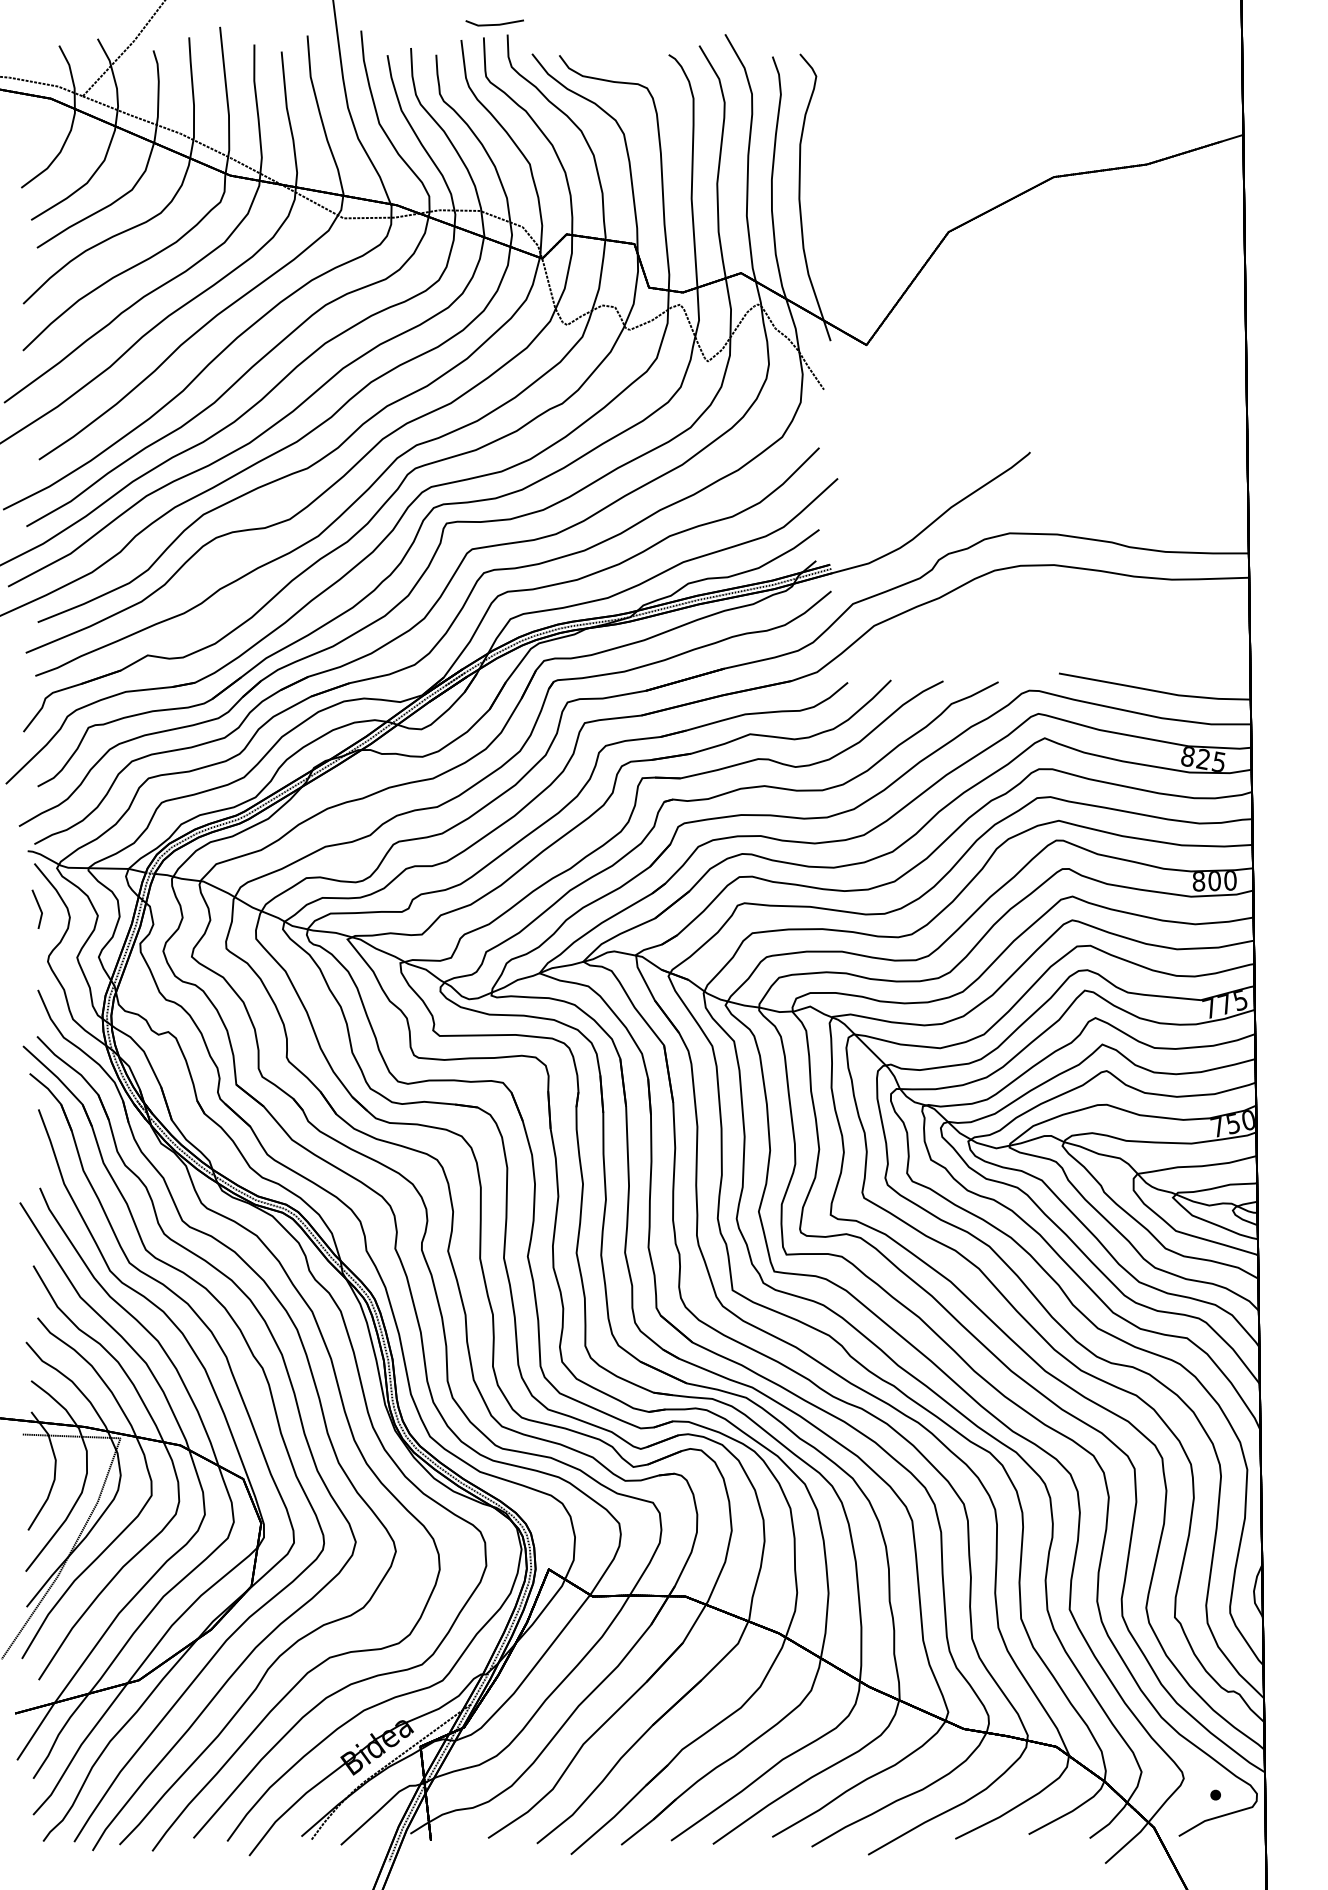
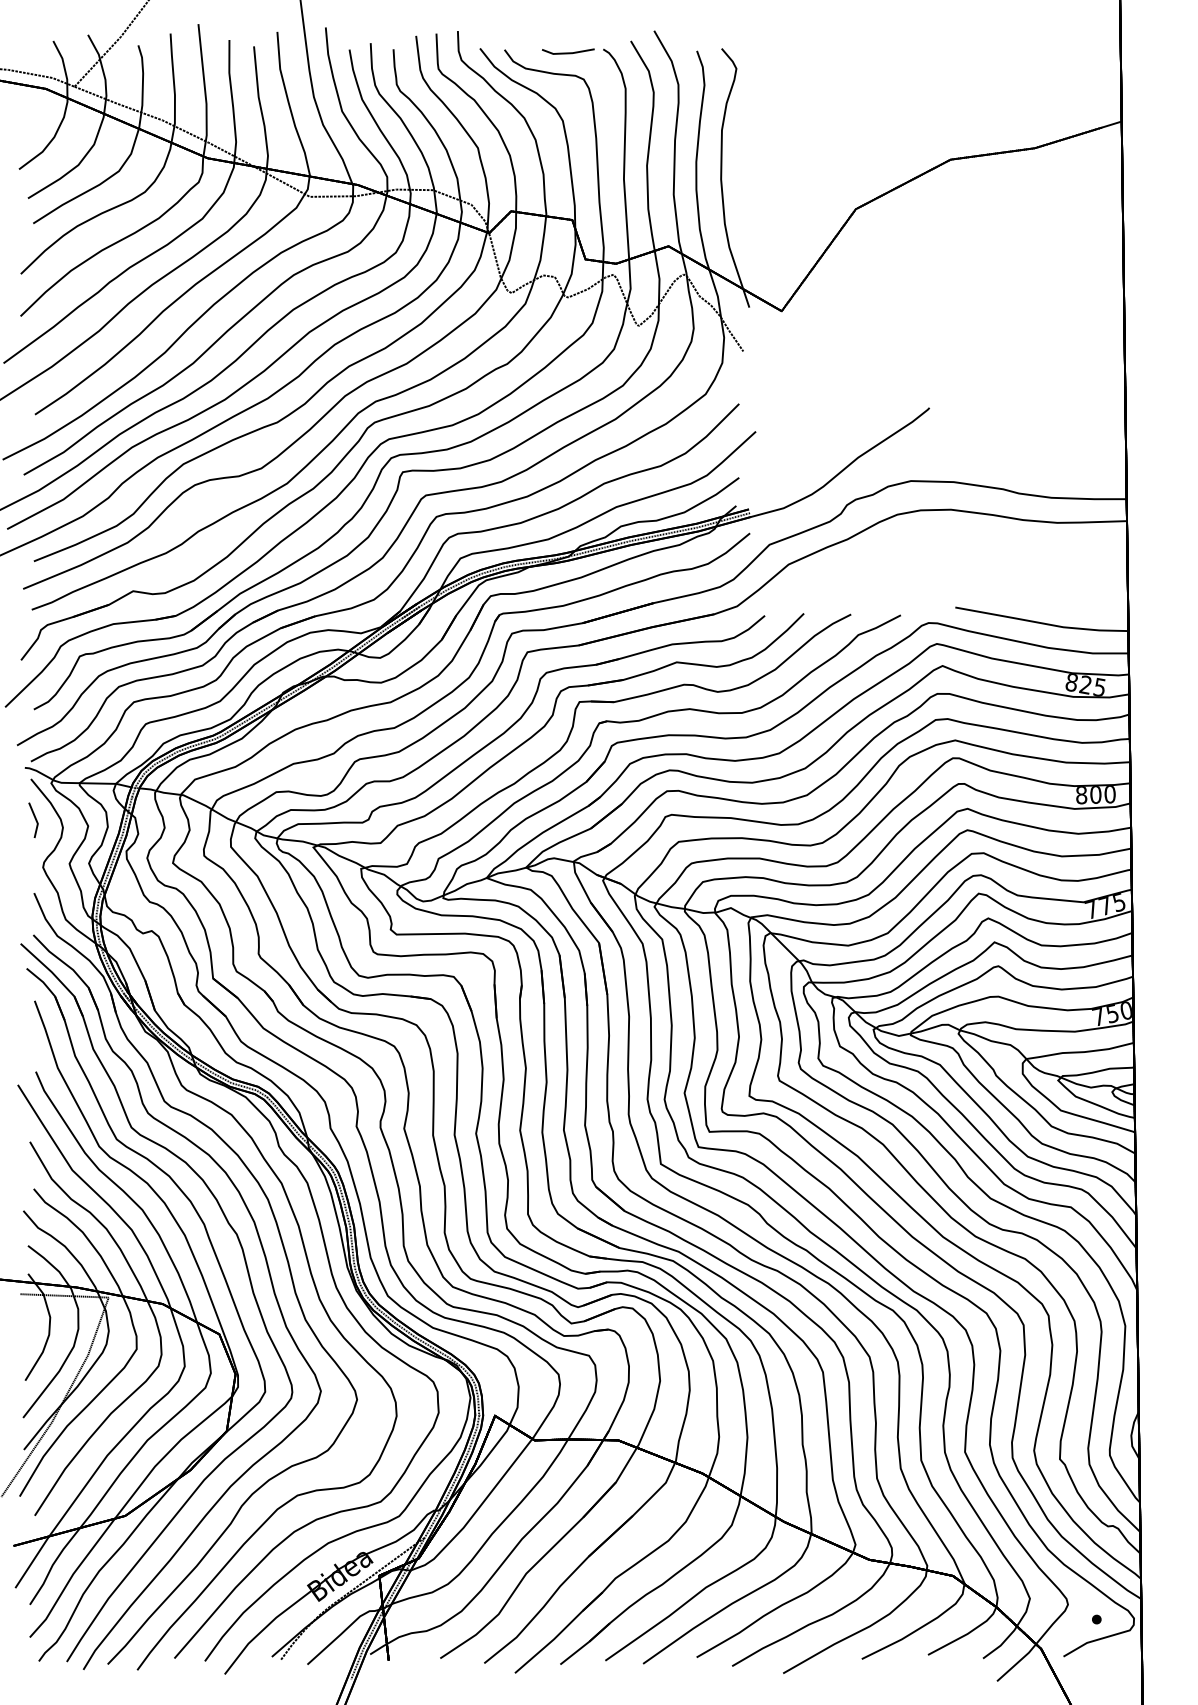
line: (494, 24) -> (568, 52), moved

